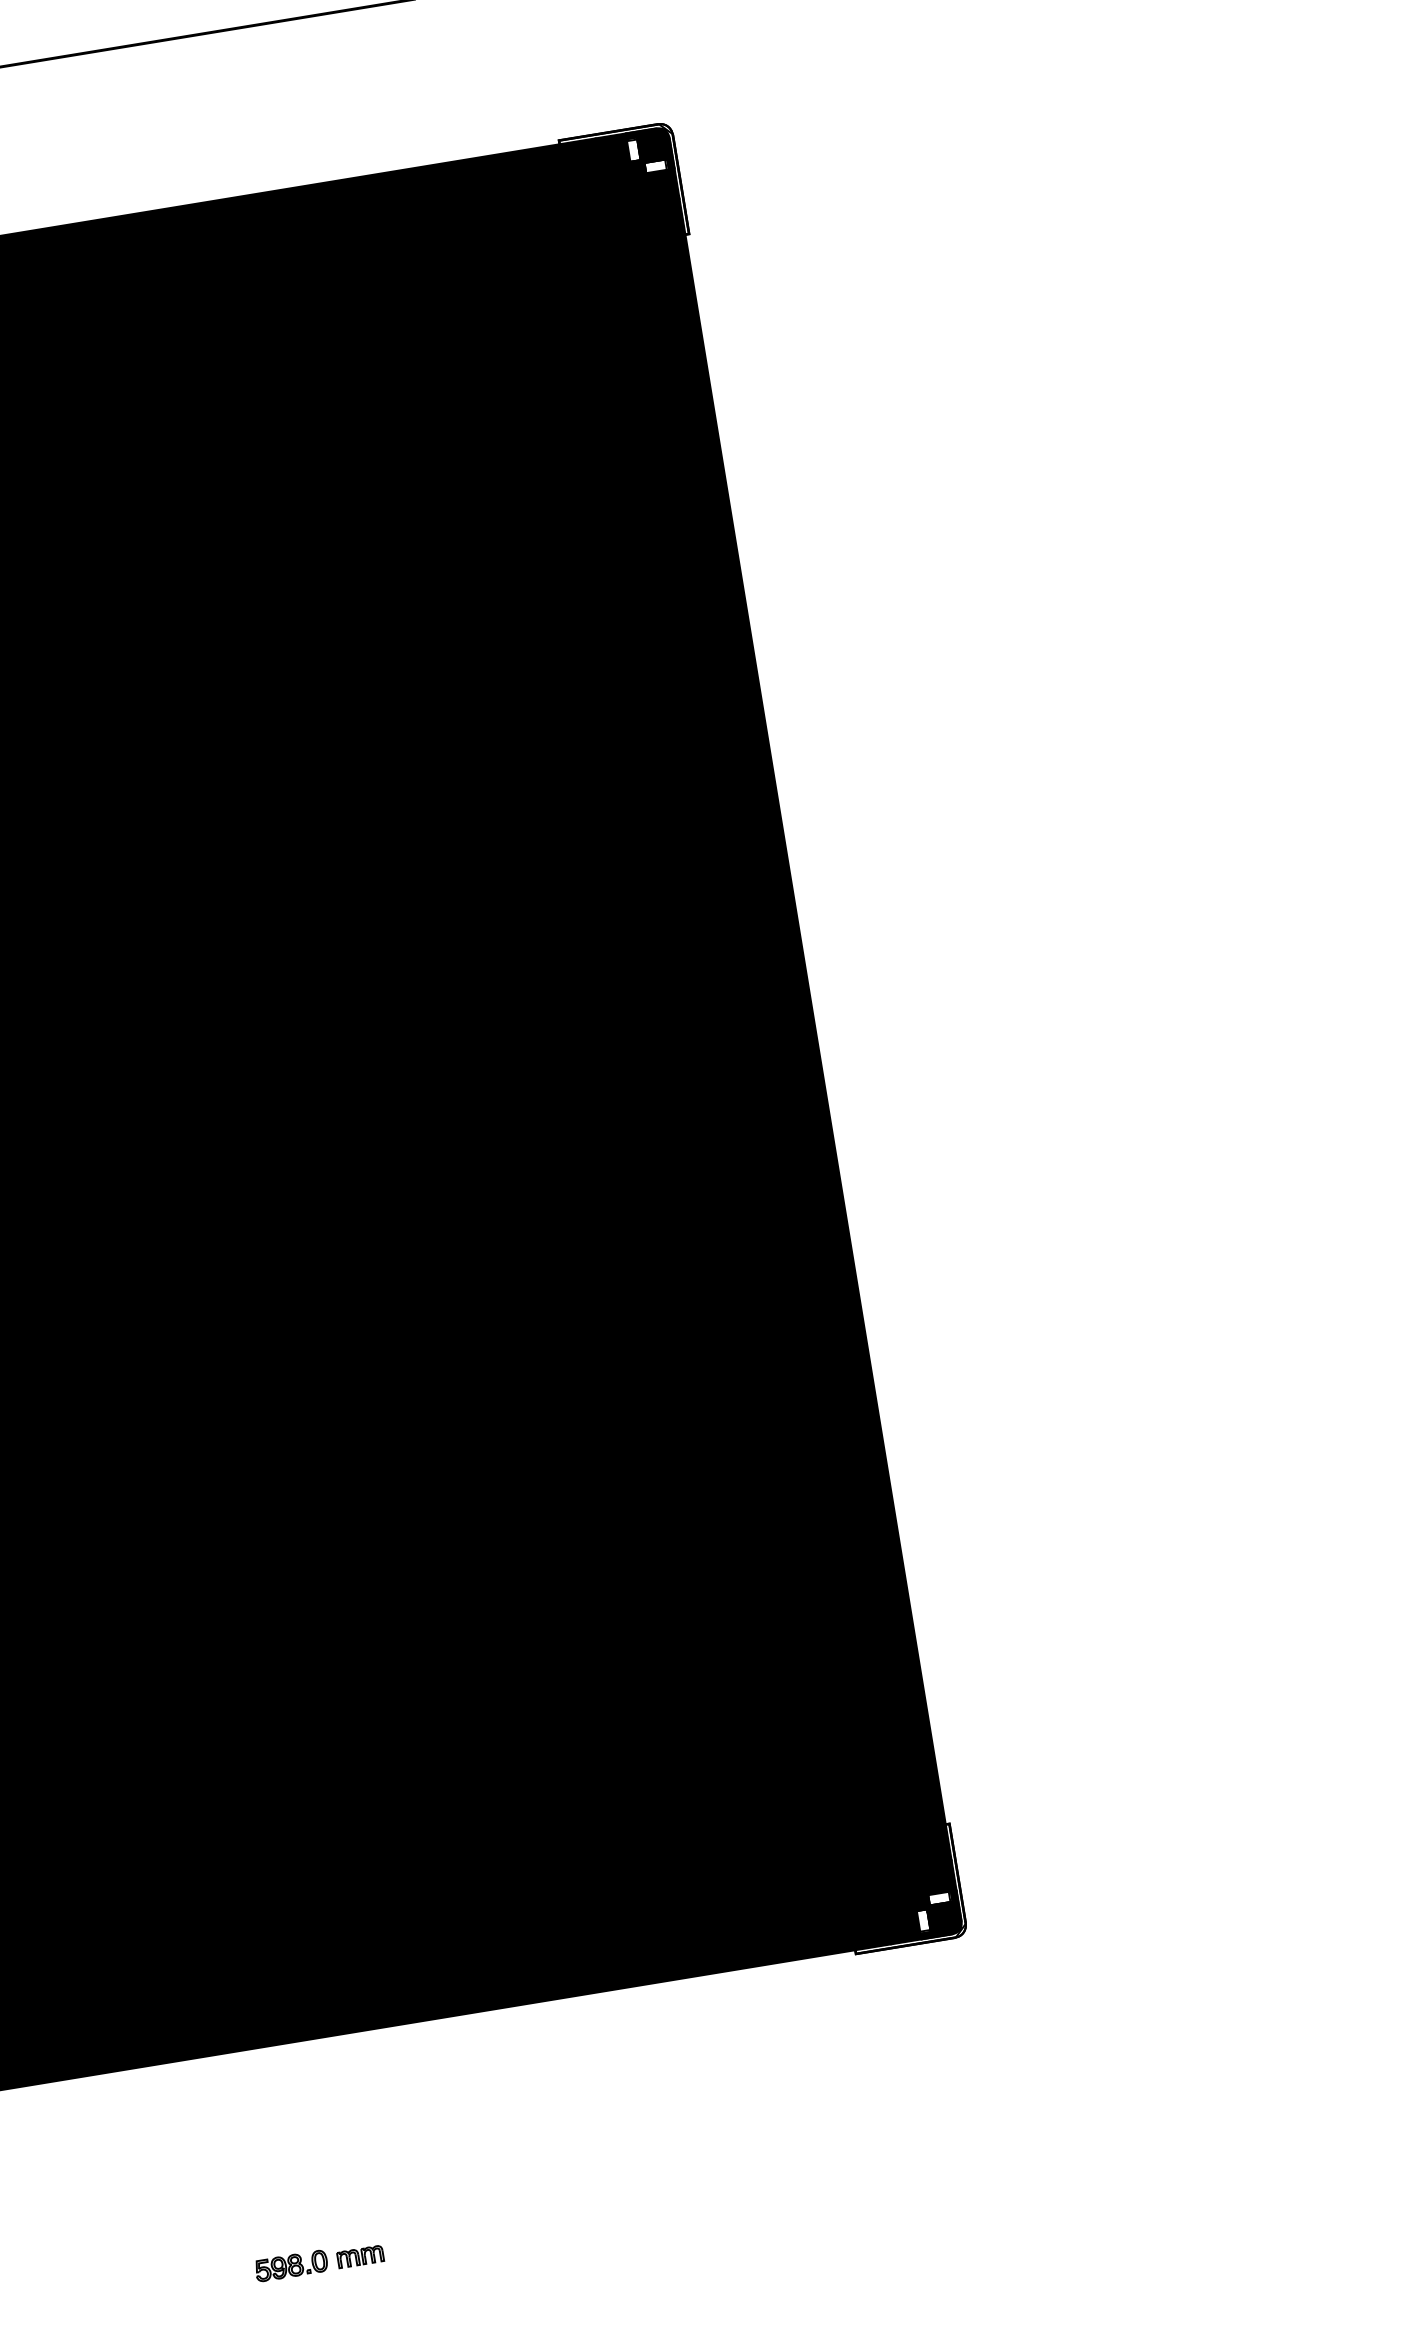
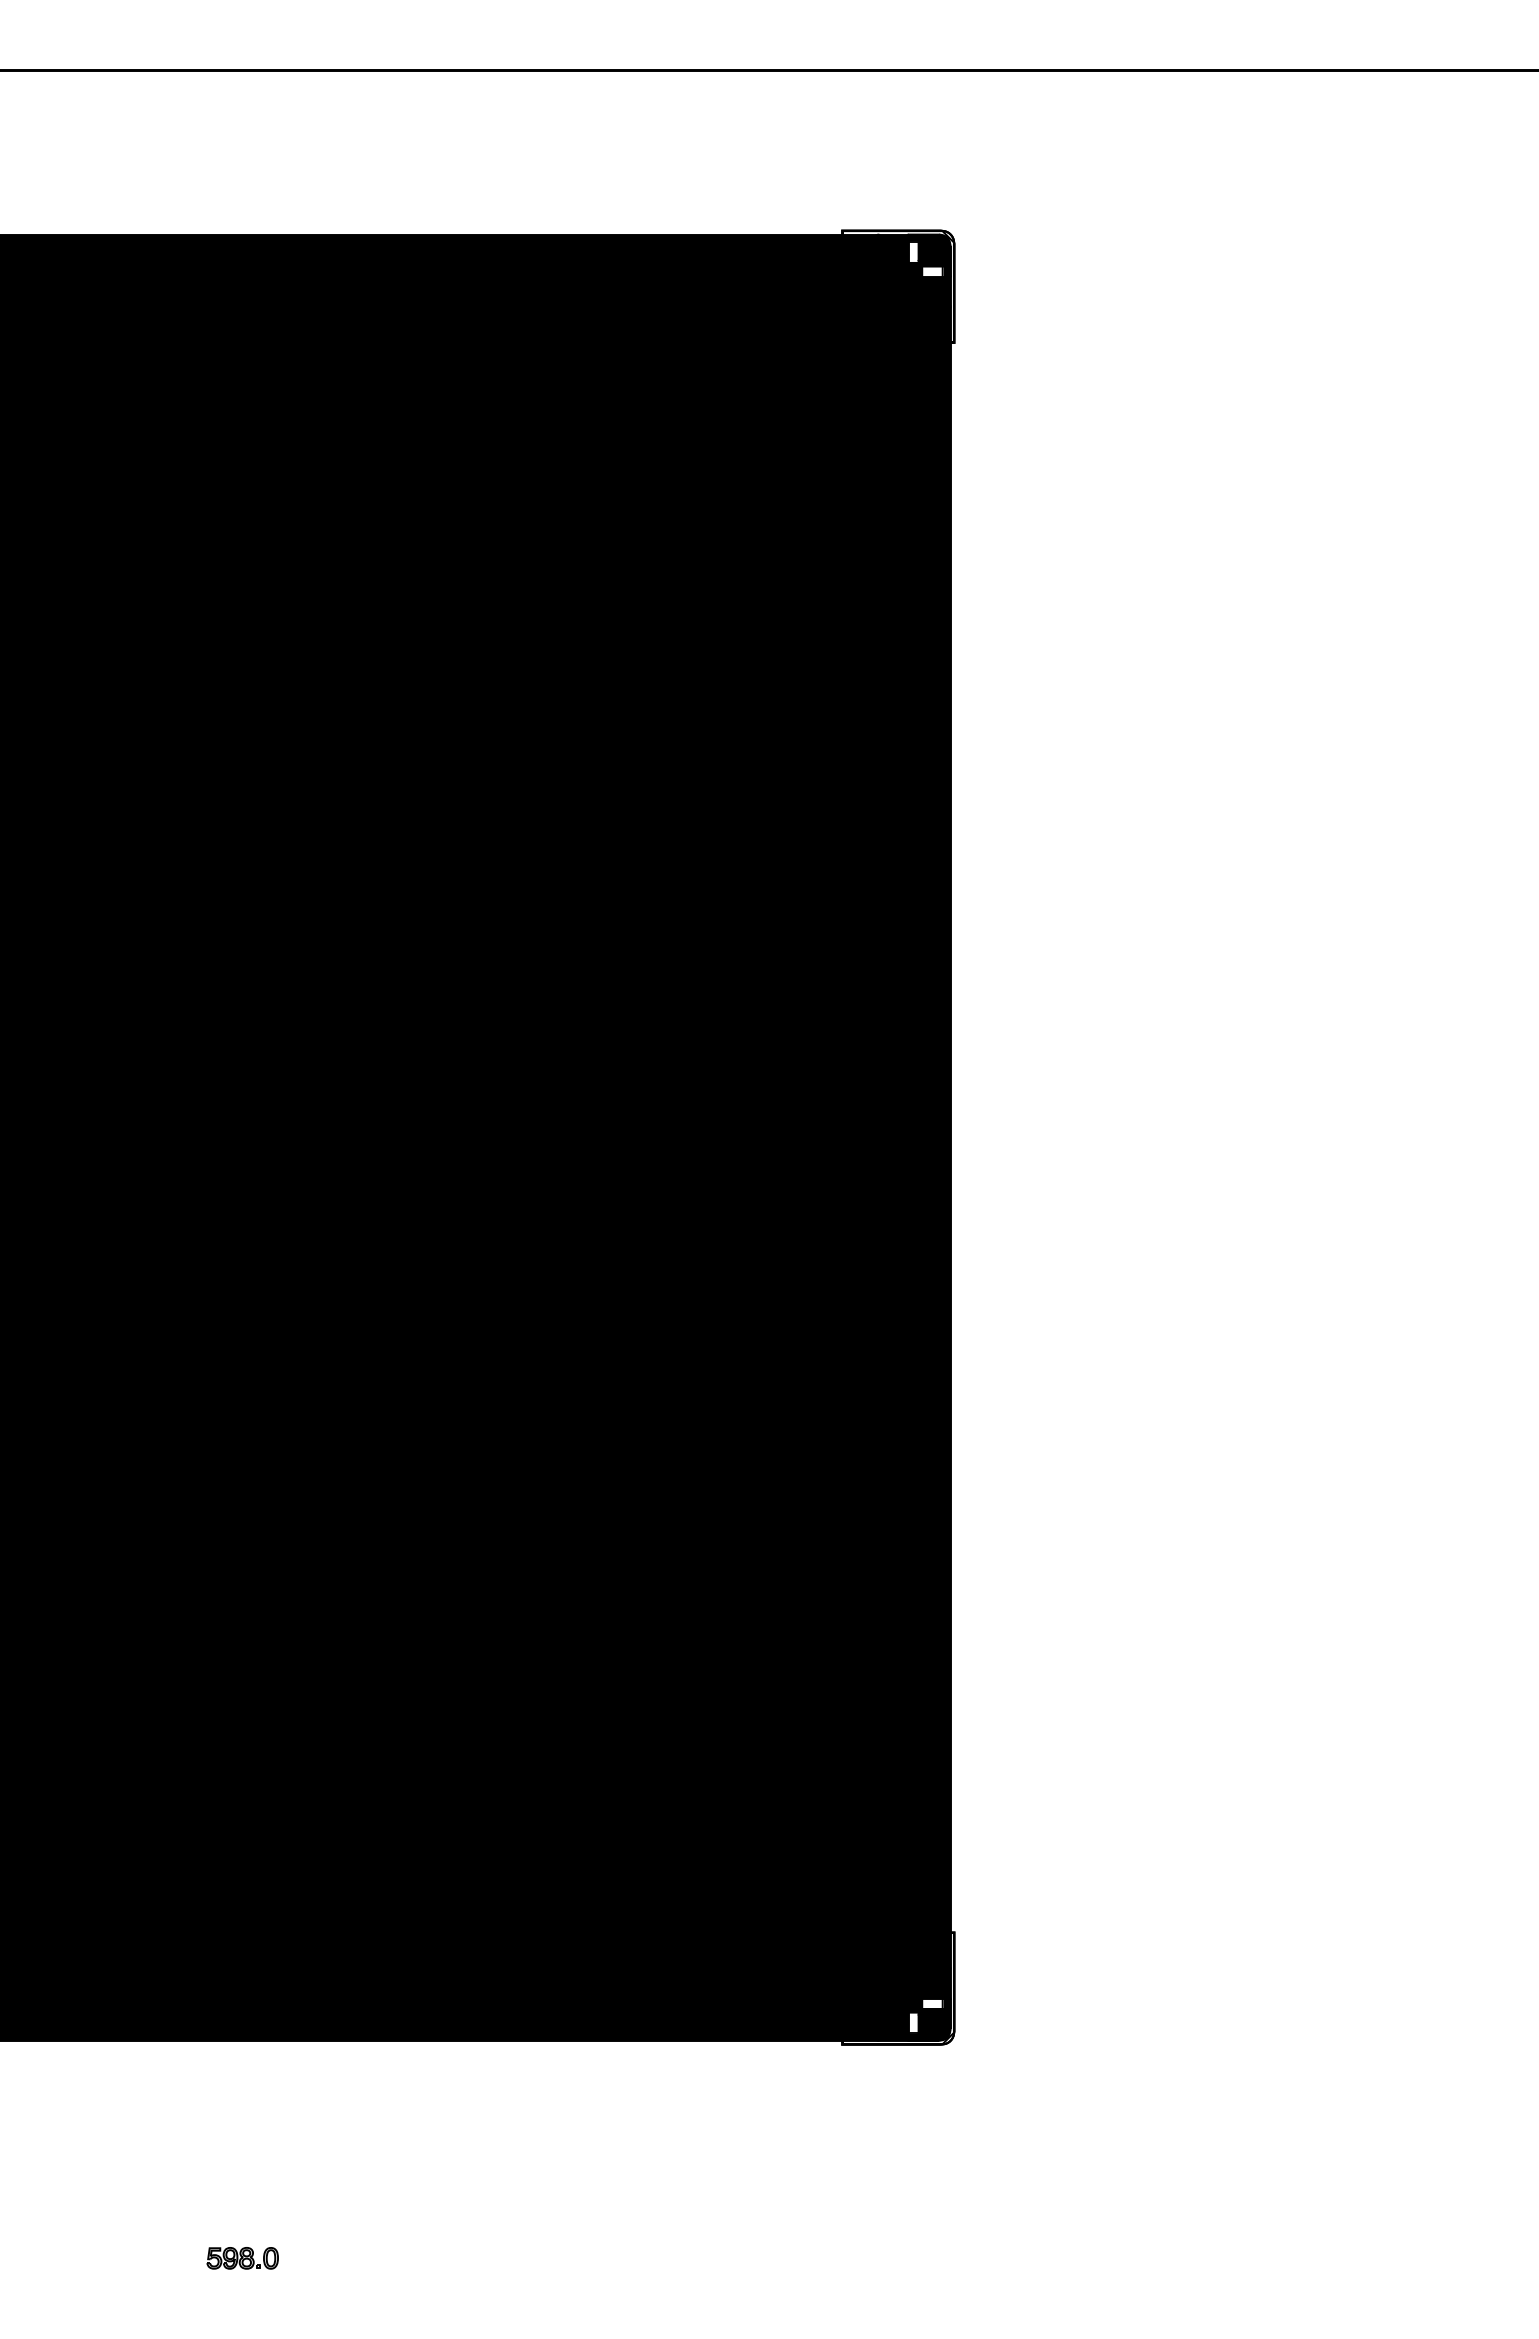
part: (360, 2255) -> (311, 2259), removed

